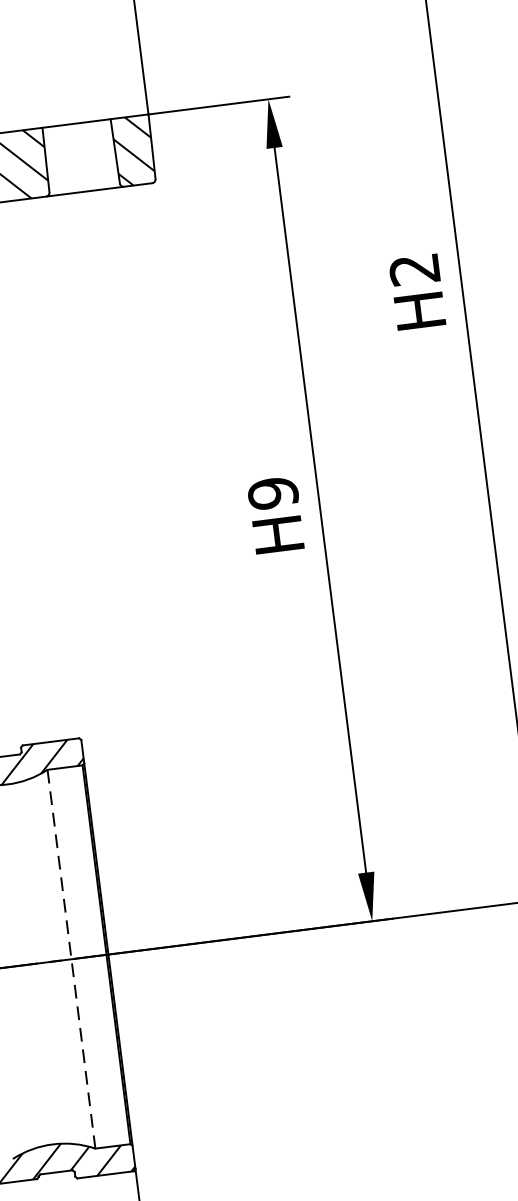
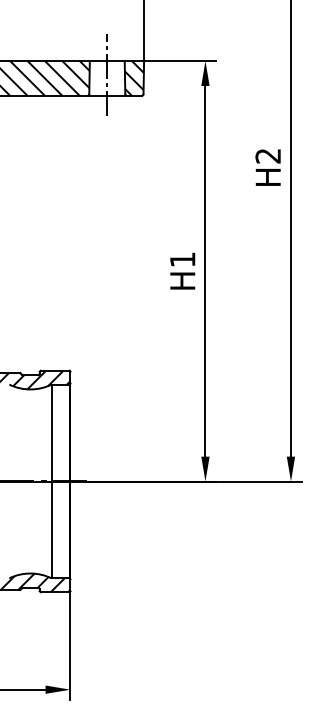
line: (80, 149) -> (107, 74), added
text: (272, 492) -> (182, 259), H9 -> H1
line: (71, 959) -> (51, 481), dashed -> solid

